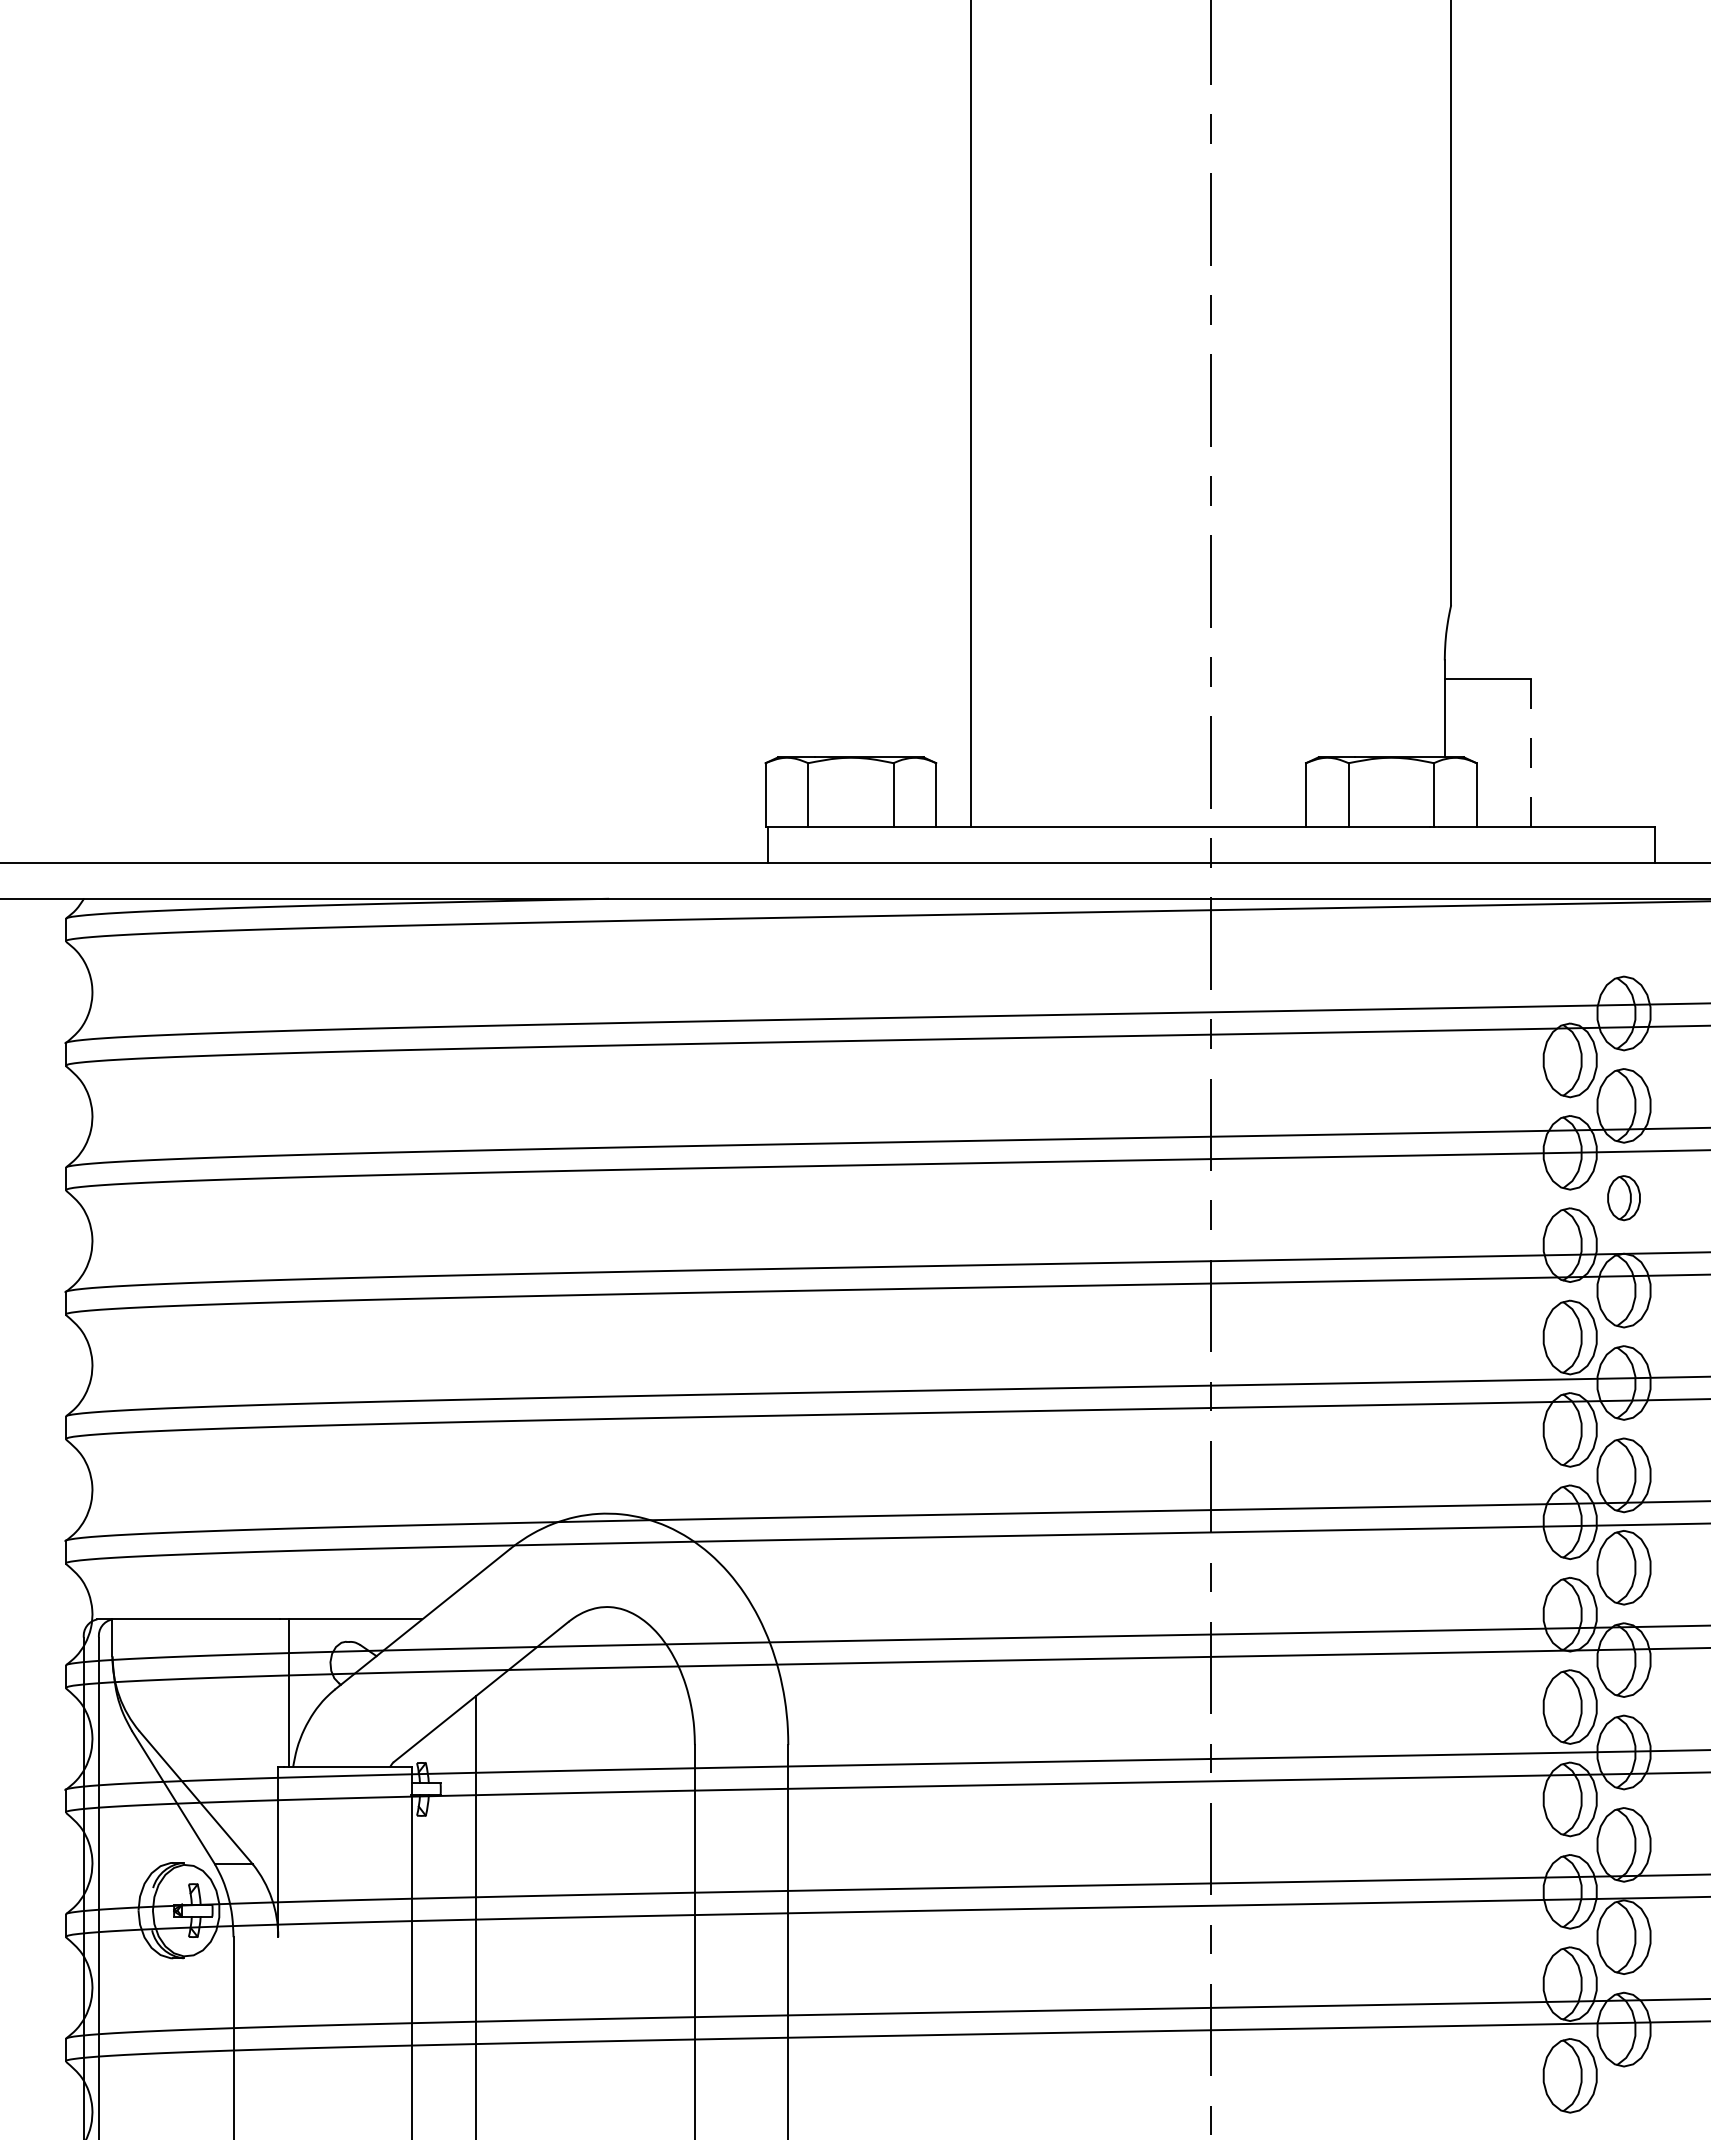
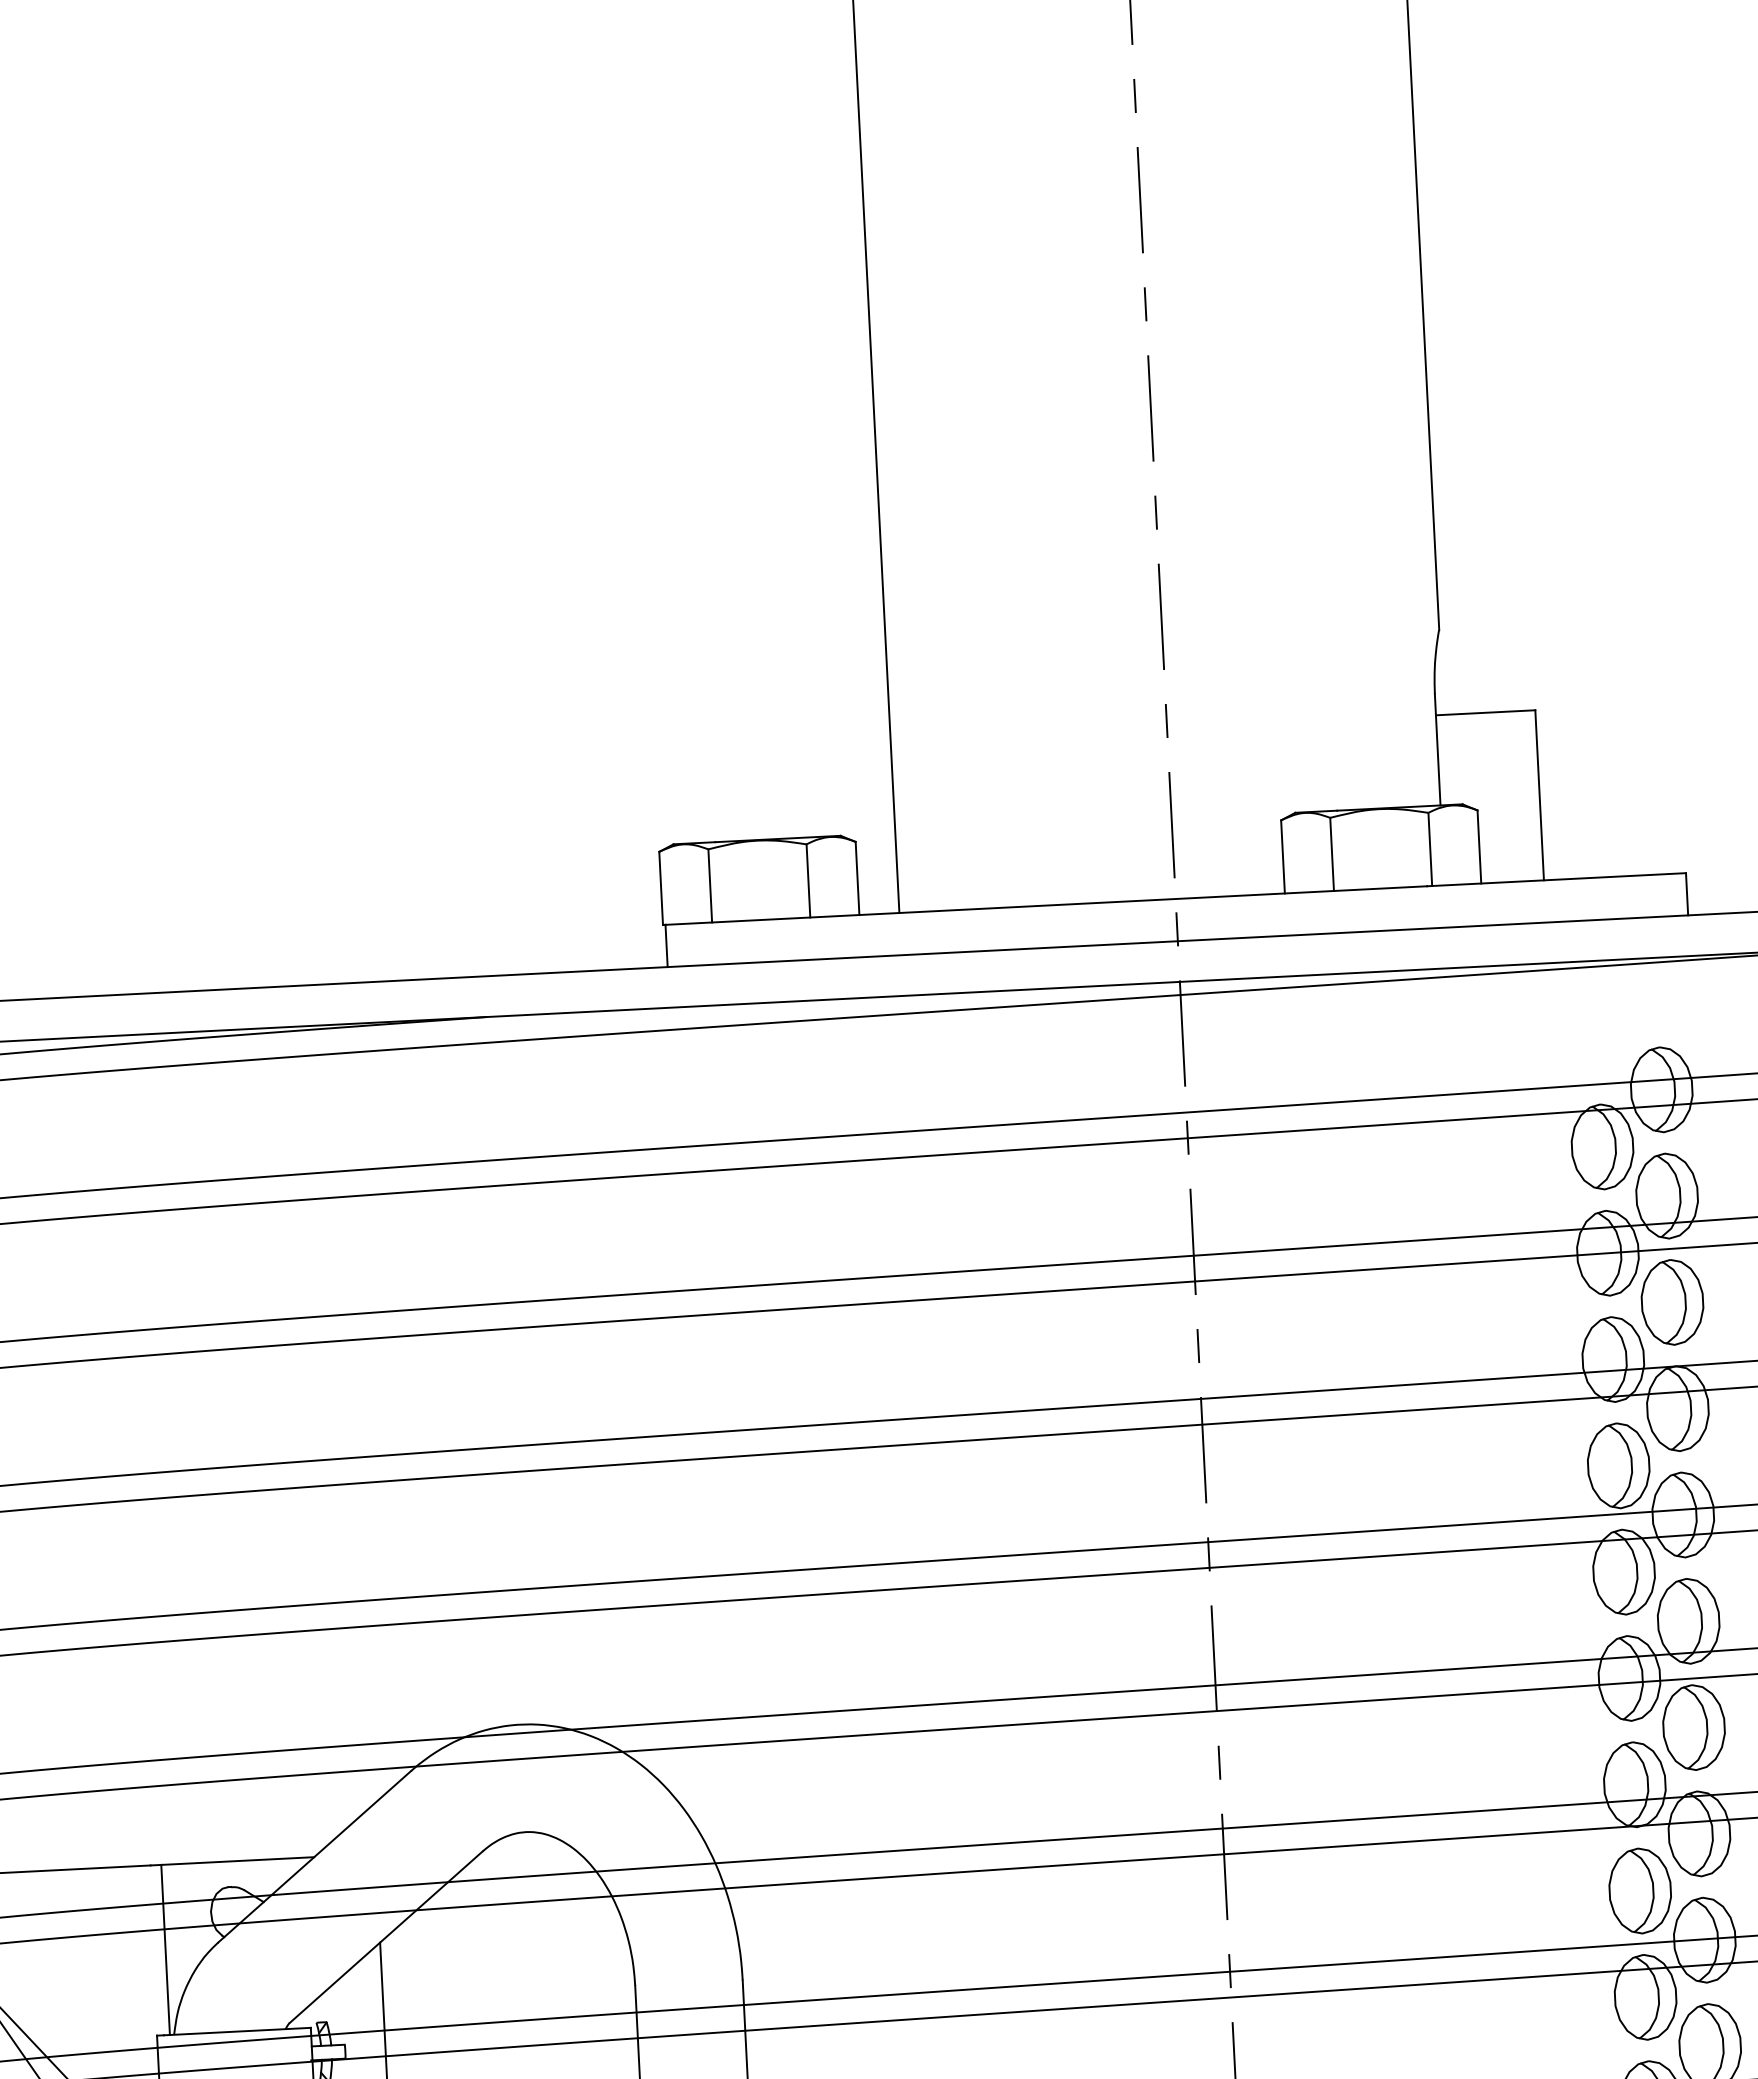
line: (1531, 752) -> (1540, 794), dashed -> solid
part: (1623, 1197) -> (1671, 1301), size x1.67

